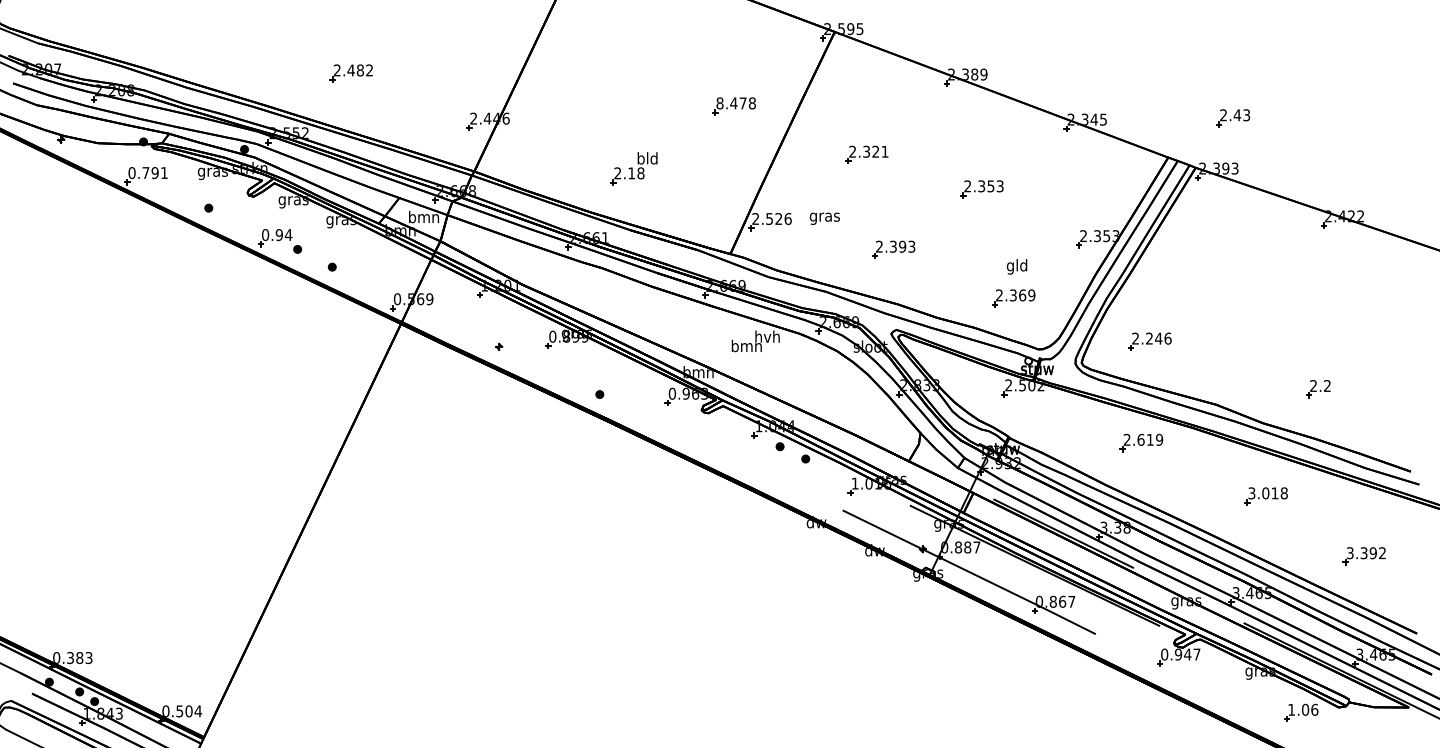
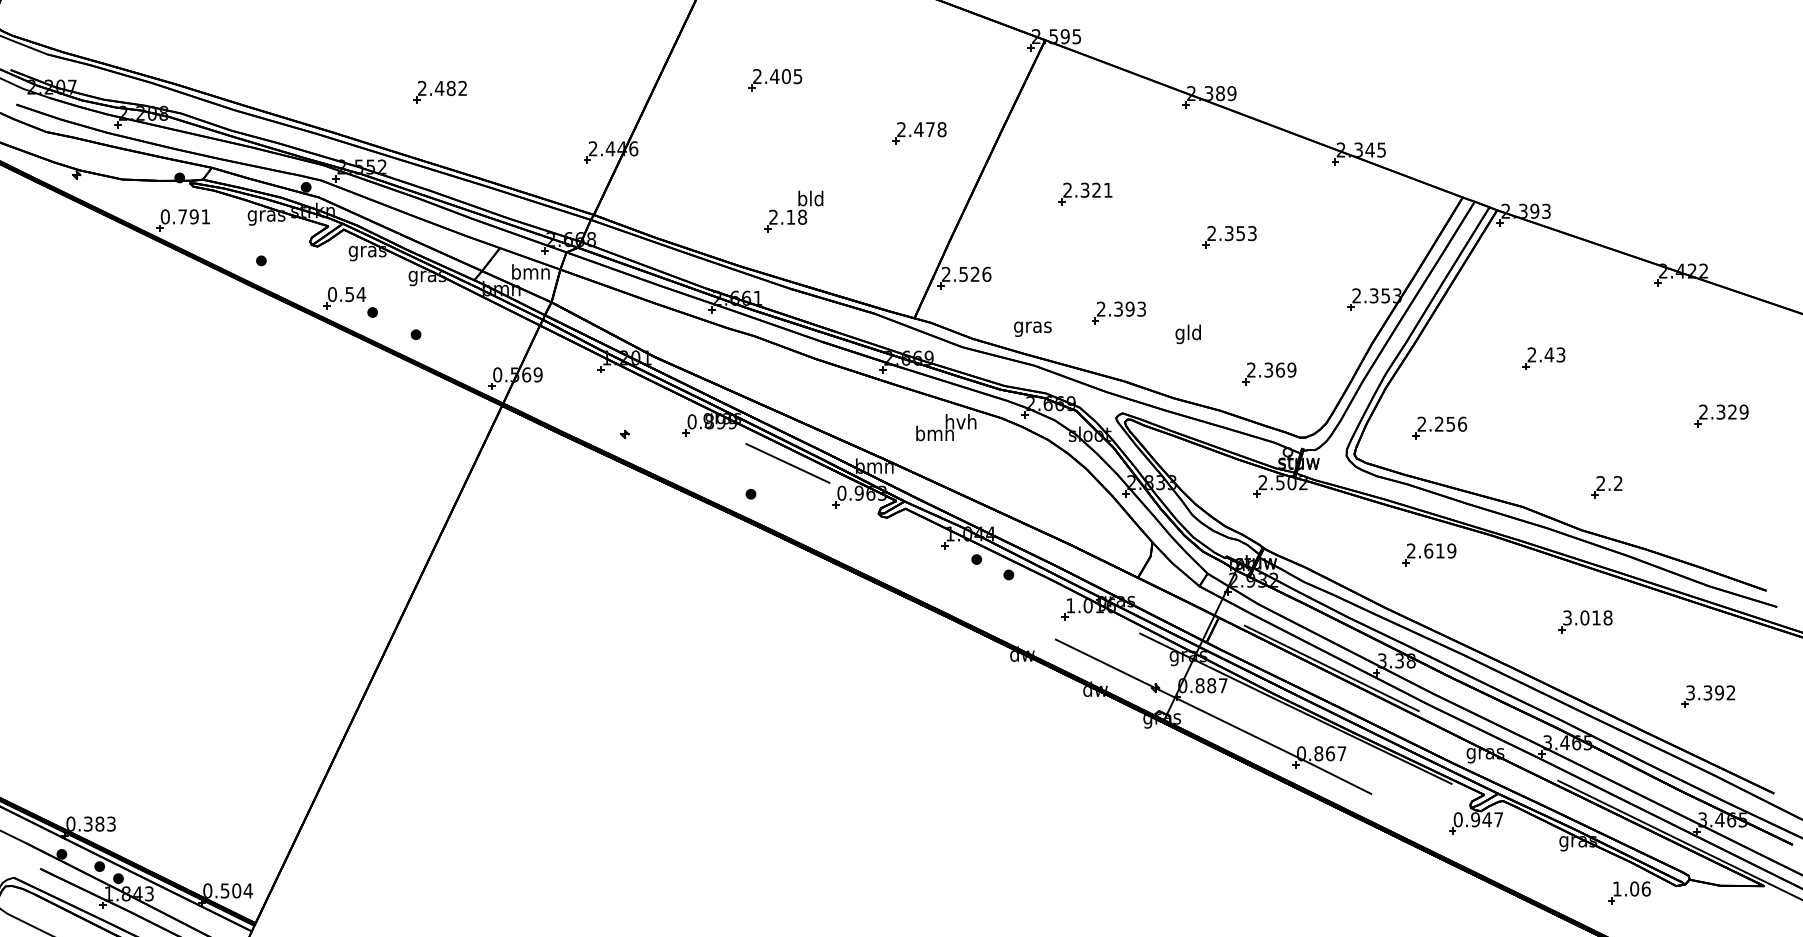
part: (618, 64) -> (774, 80), added
text: (719, 103) -> (900, 129), 8.478 -> 2.478
part: (1233, 118) -> (1544, 358), moved
text: (824, 218) -> (1032, 328), moved
text: (278, 234) -> (348, 293), 0.94 -> 0.54
text: (1016, 266) -> (1187, 333), moved
part: (1374, 332) -> (1720, 416), added
text: (1158, 338) -> (1450, 424), 2.246 -> 2.256
line: (629, 369) -> (788, 462), added
part: (1318, 389) -> (1607, 487), moved

